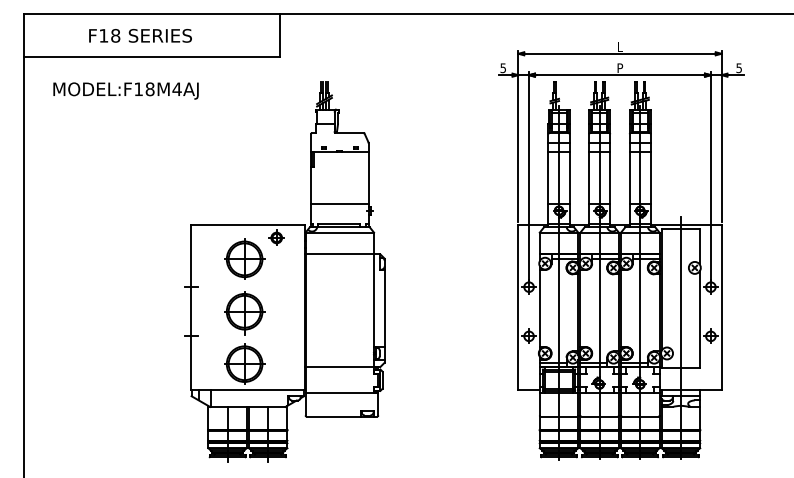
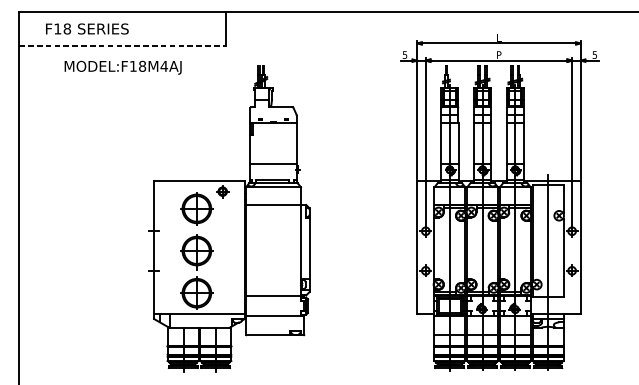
text: (140, 35) -> (87, 28), moved
line: (152, 57) -> (122, 46), solid -> dashed
text: (125, 90) -> (122, 67), moved

